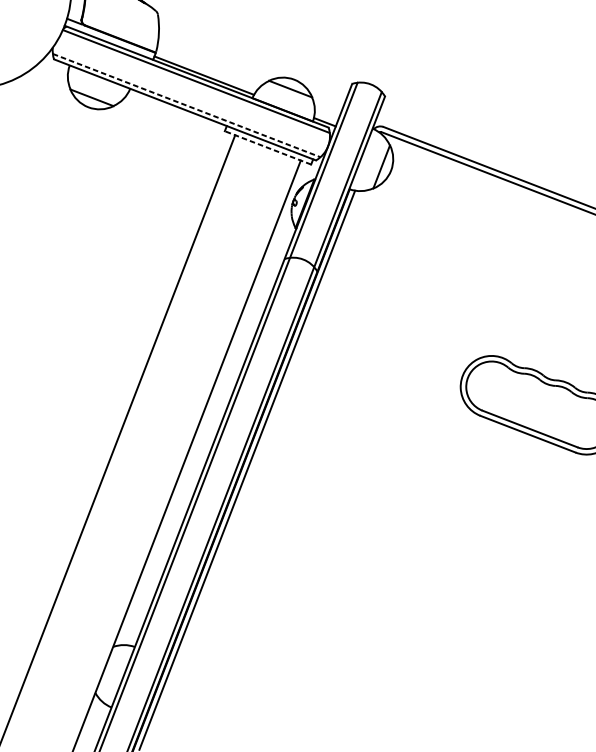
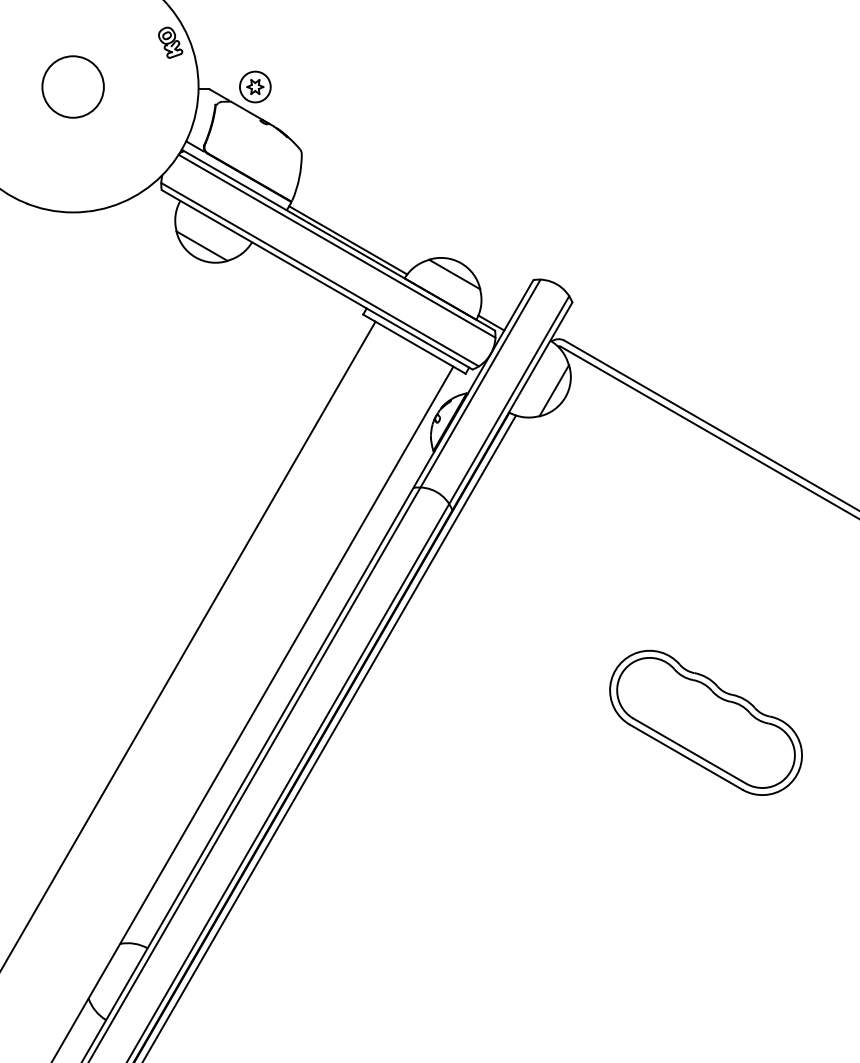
line: (186, 105) -> (320, 274), dashed -> solid
line: (267, 147) -> (414, 343), dashed -> solid

